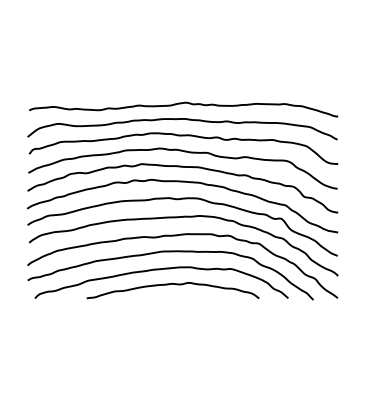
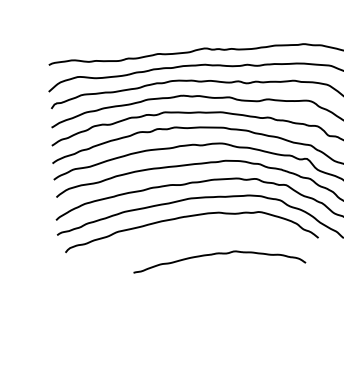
curve: (172, 284) -> (218, 253), moved

